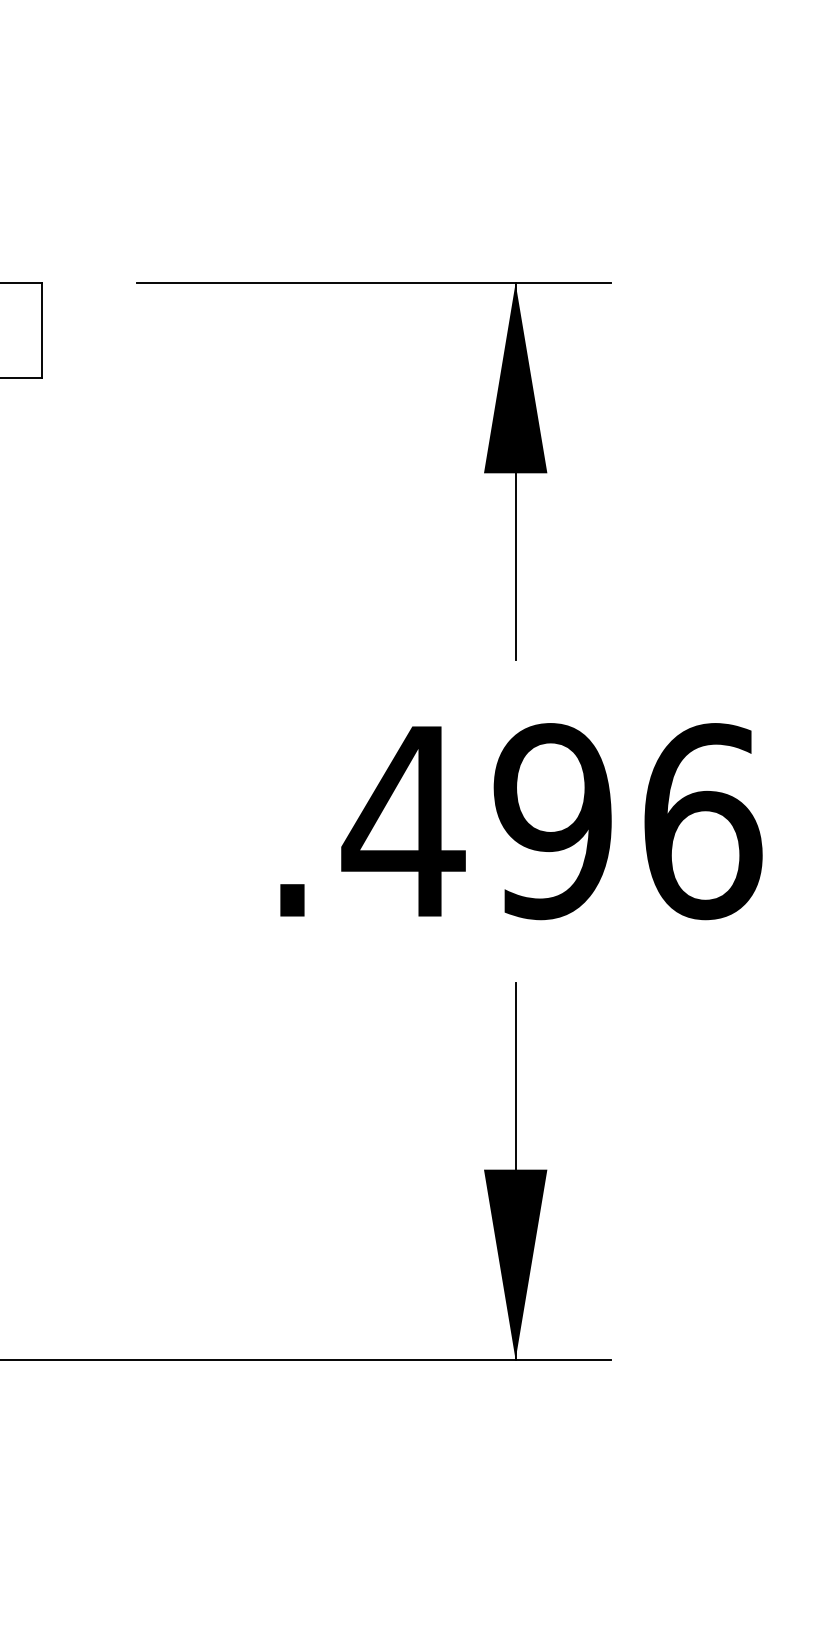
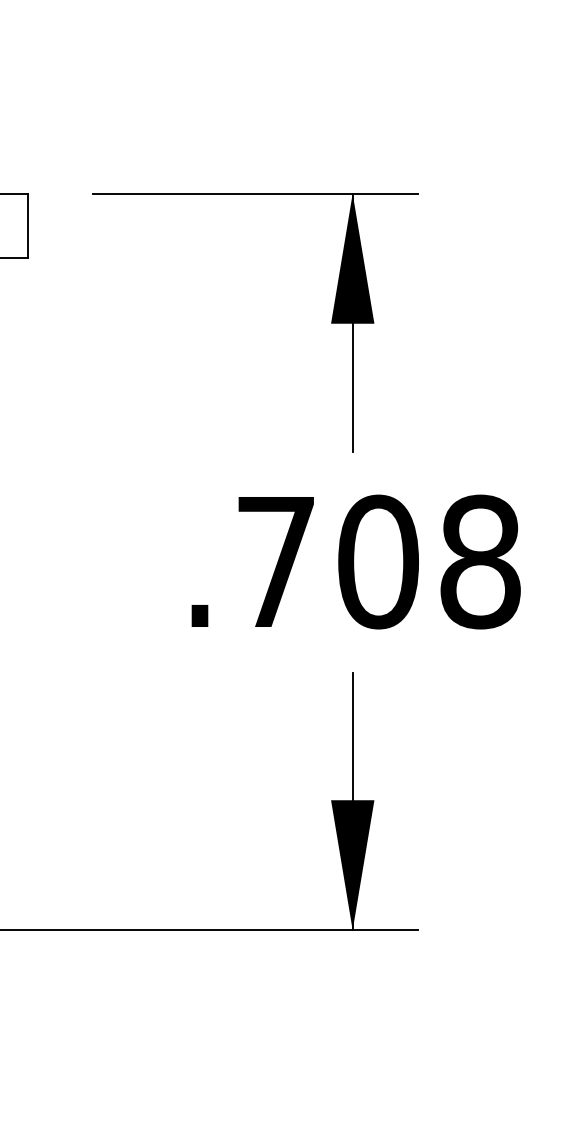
text: (551, 820) -> (377, 561), .496 -> .708

